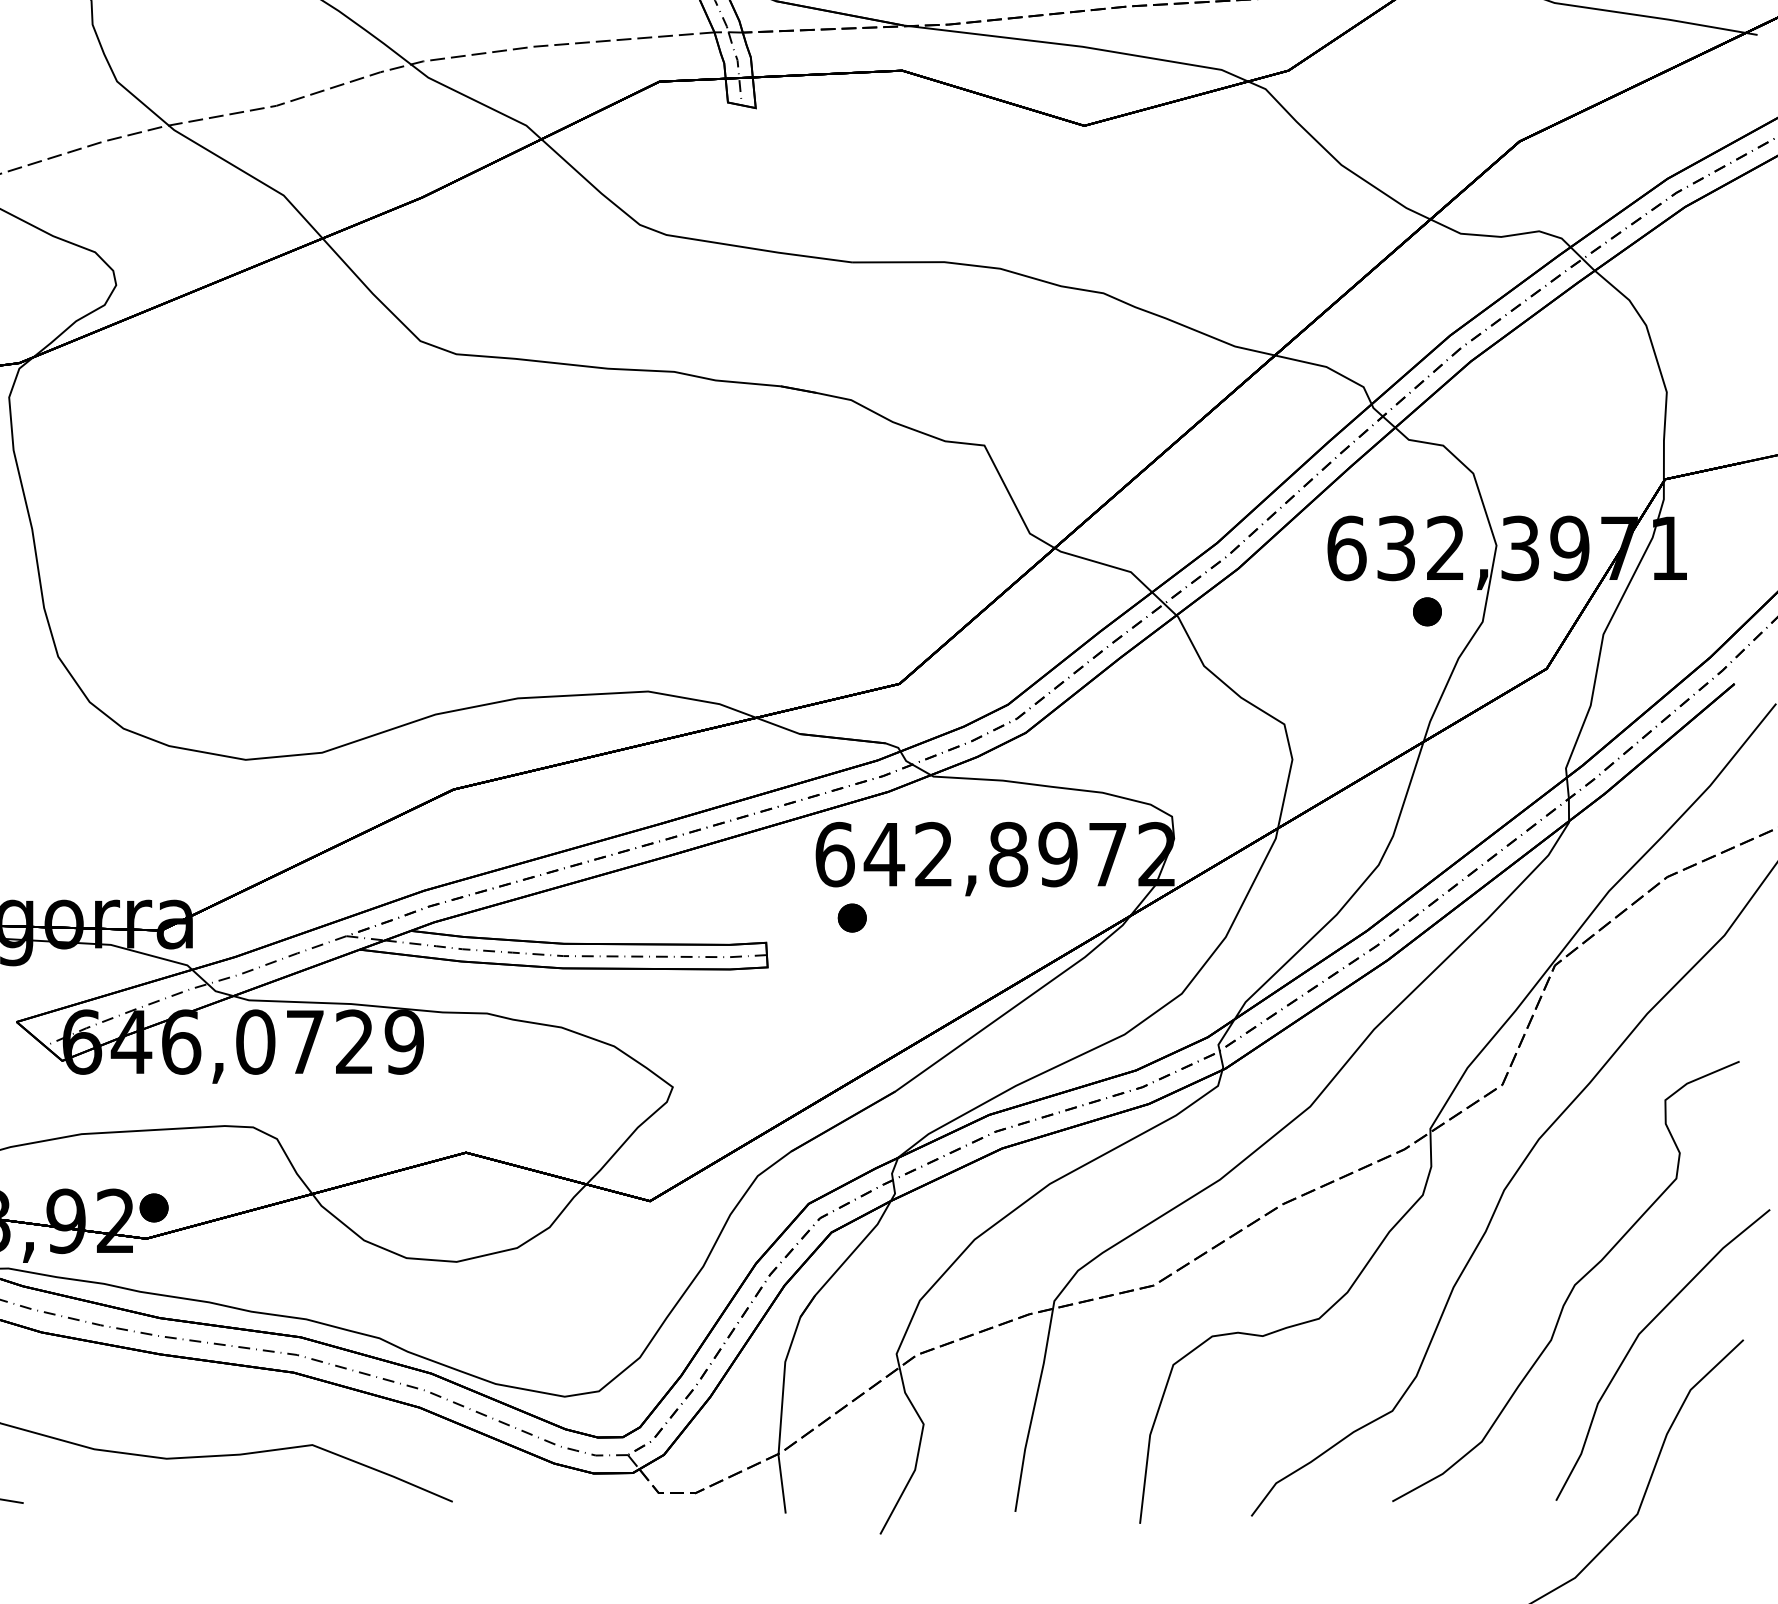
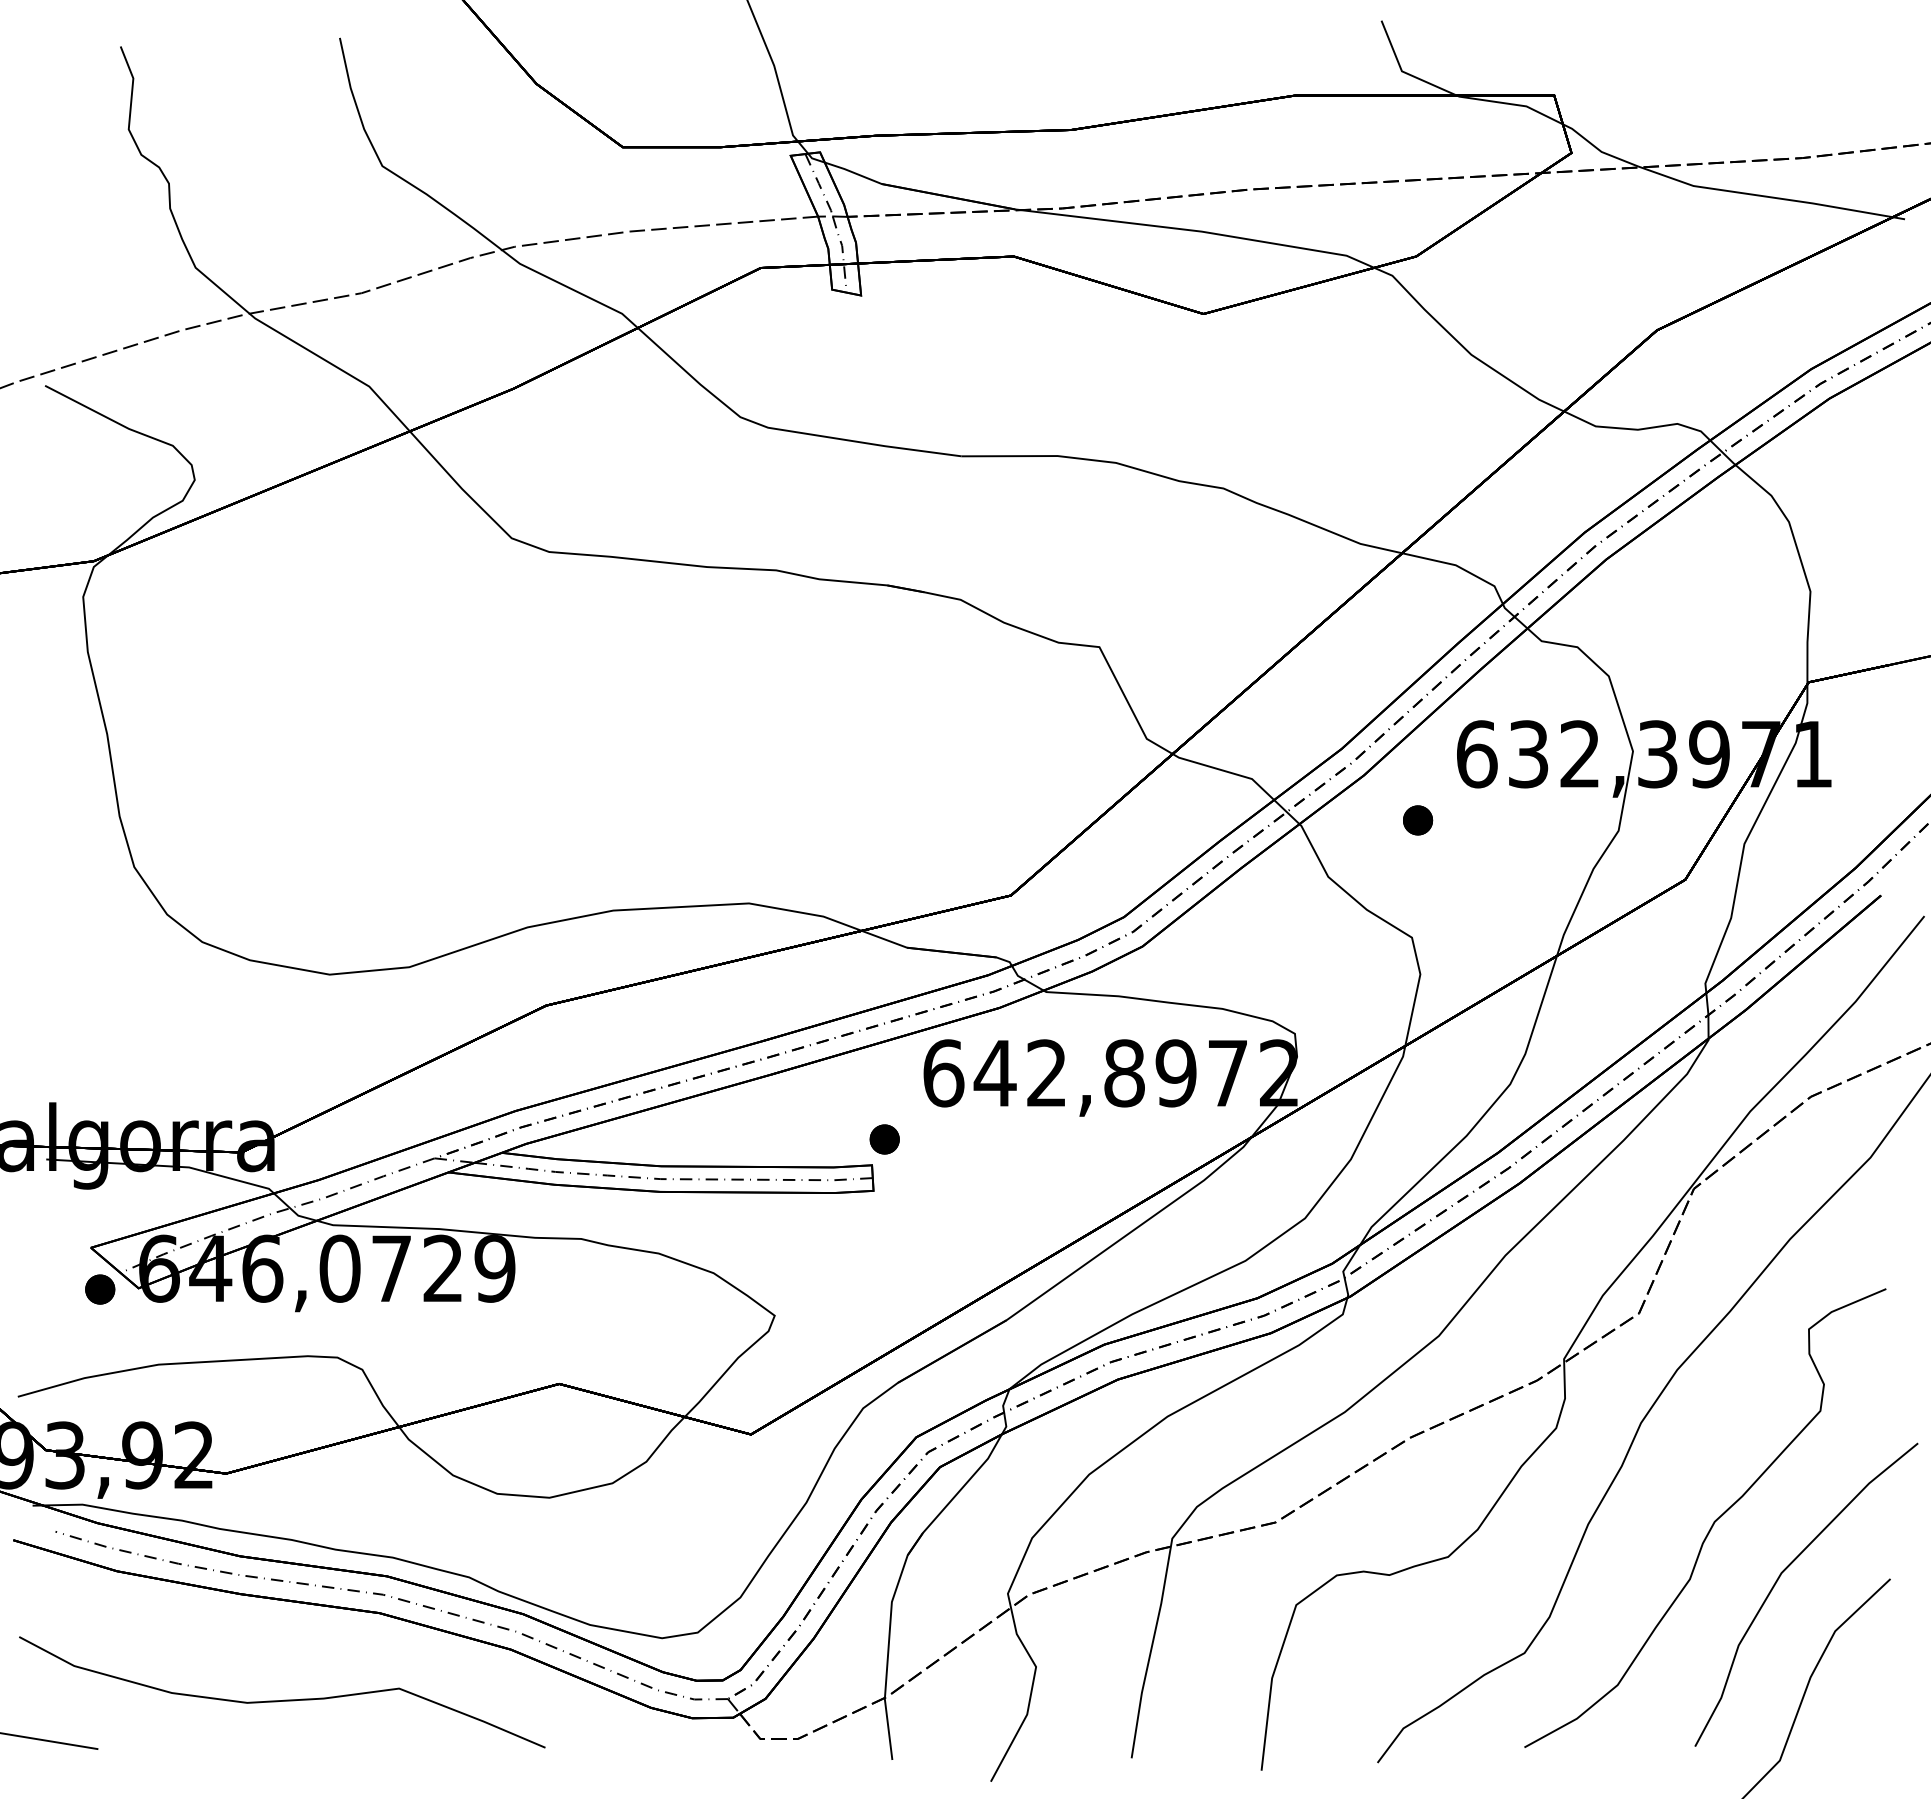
part: (1427, 611) -> (1418, 820), moved
part: (852, 918) -> (884, 1139), moved
part: (154, 1207) -> (100, 1289), moved

